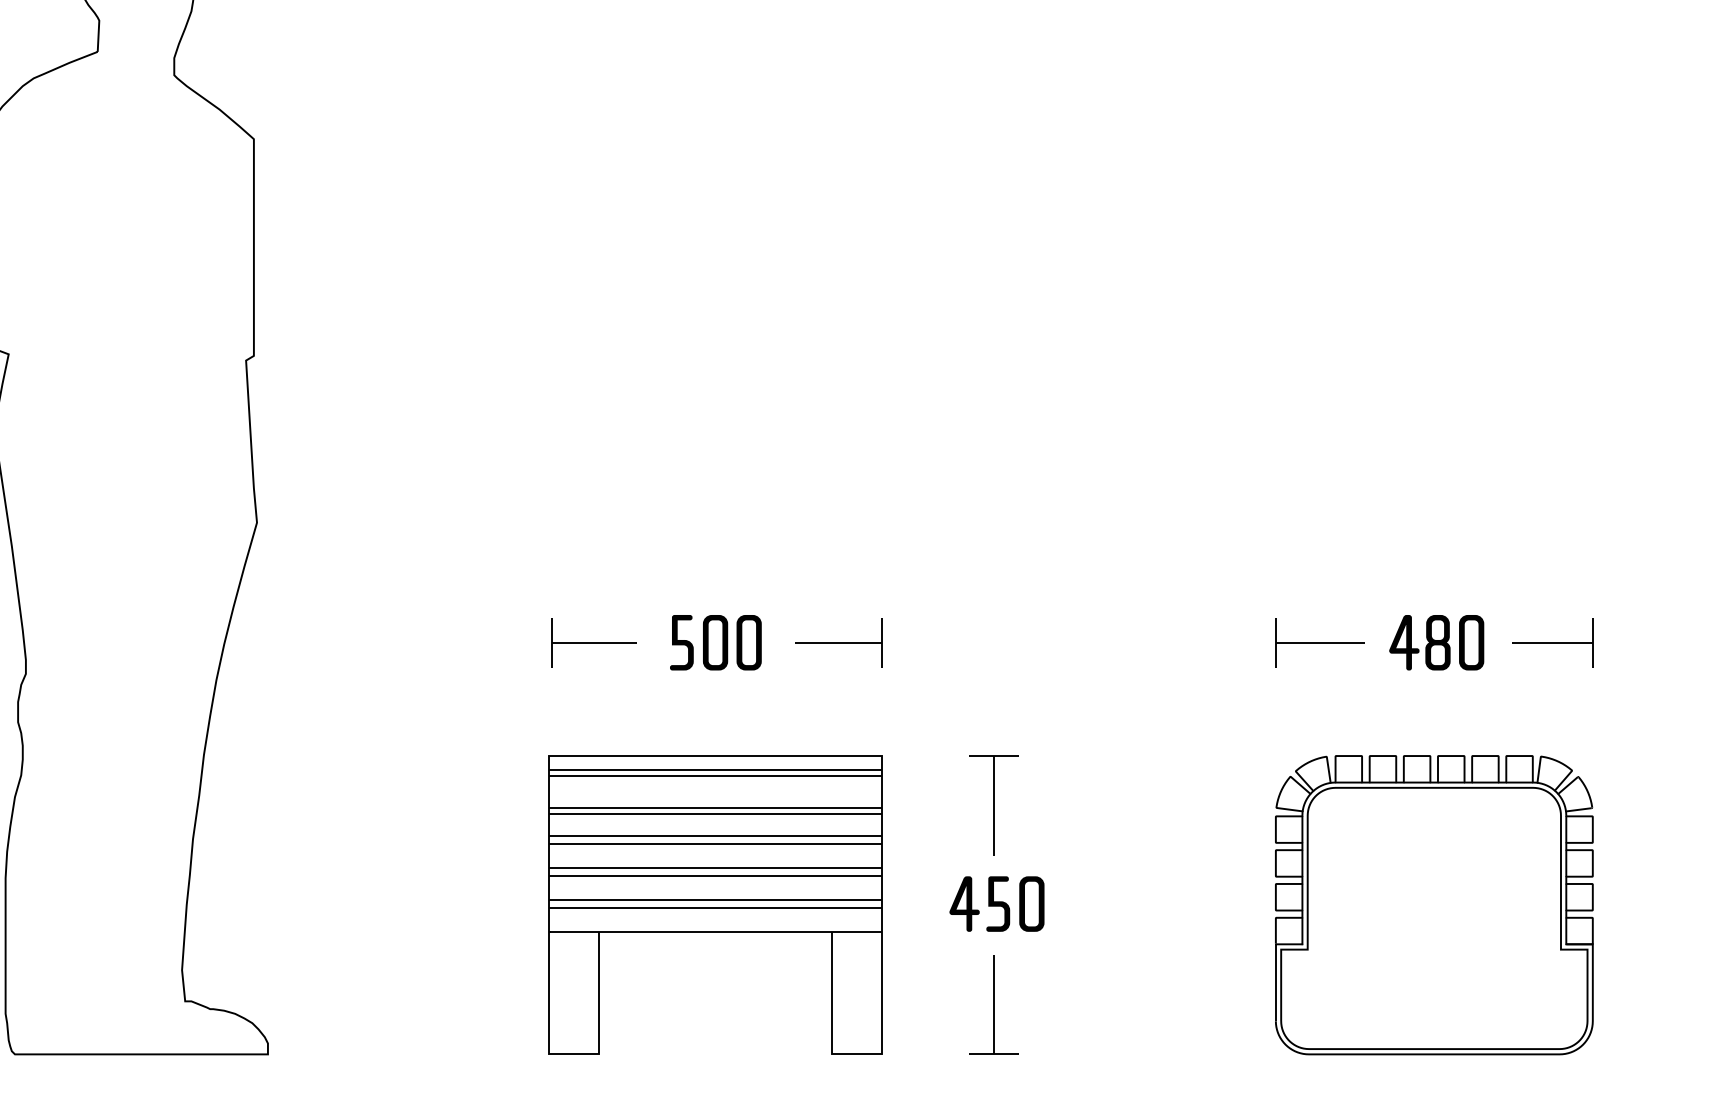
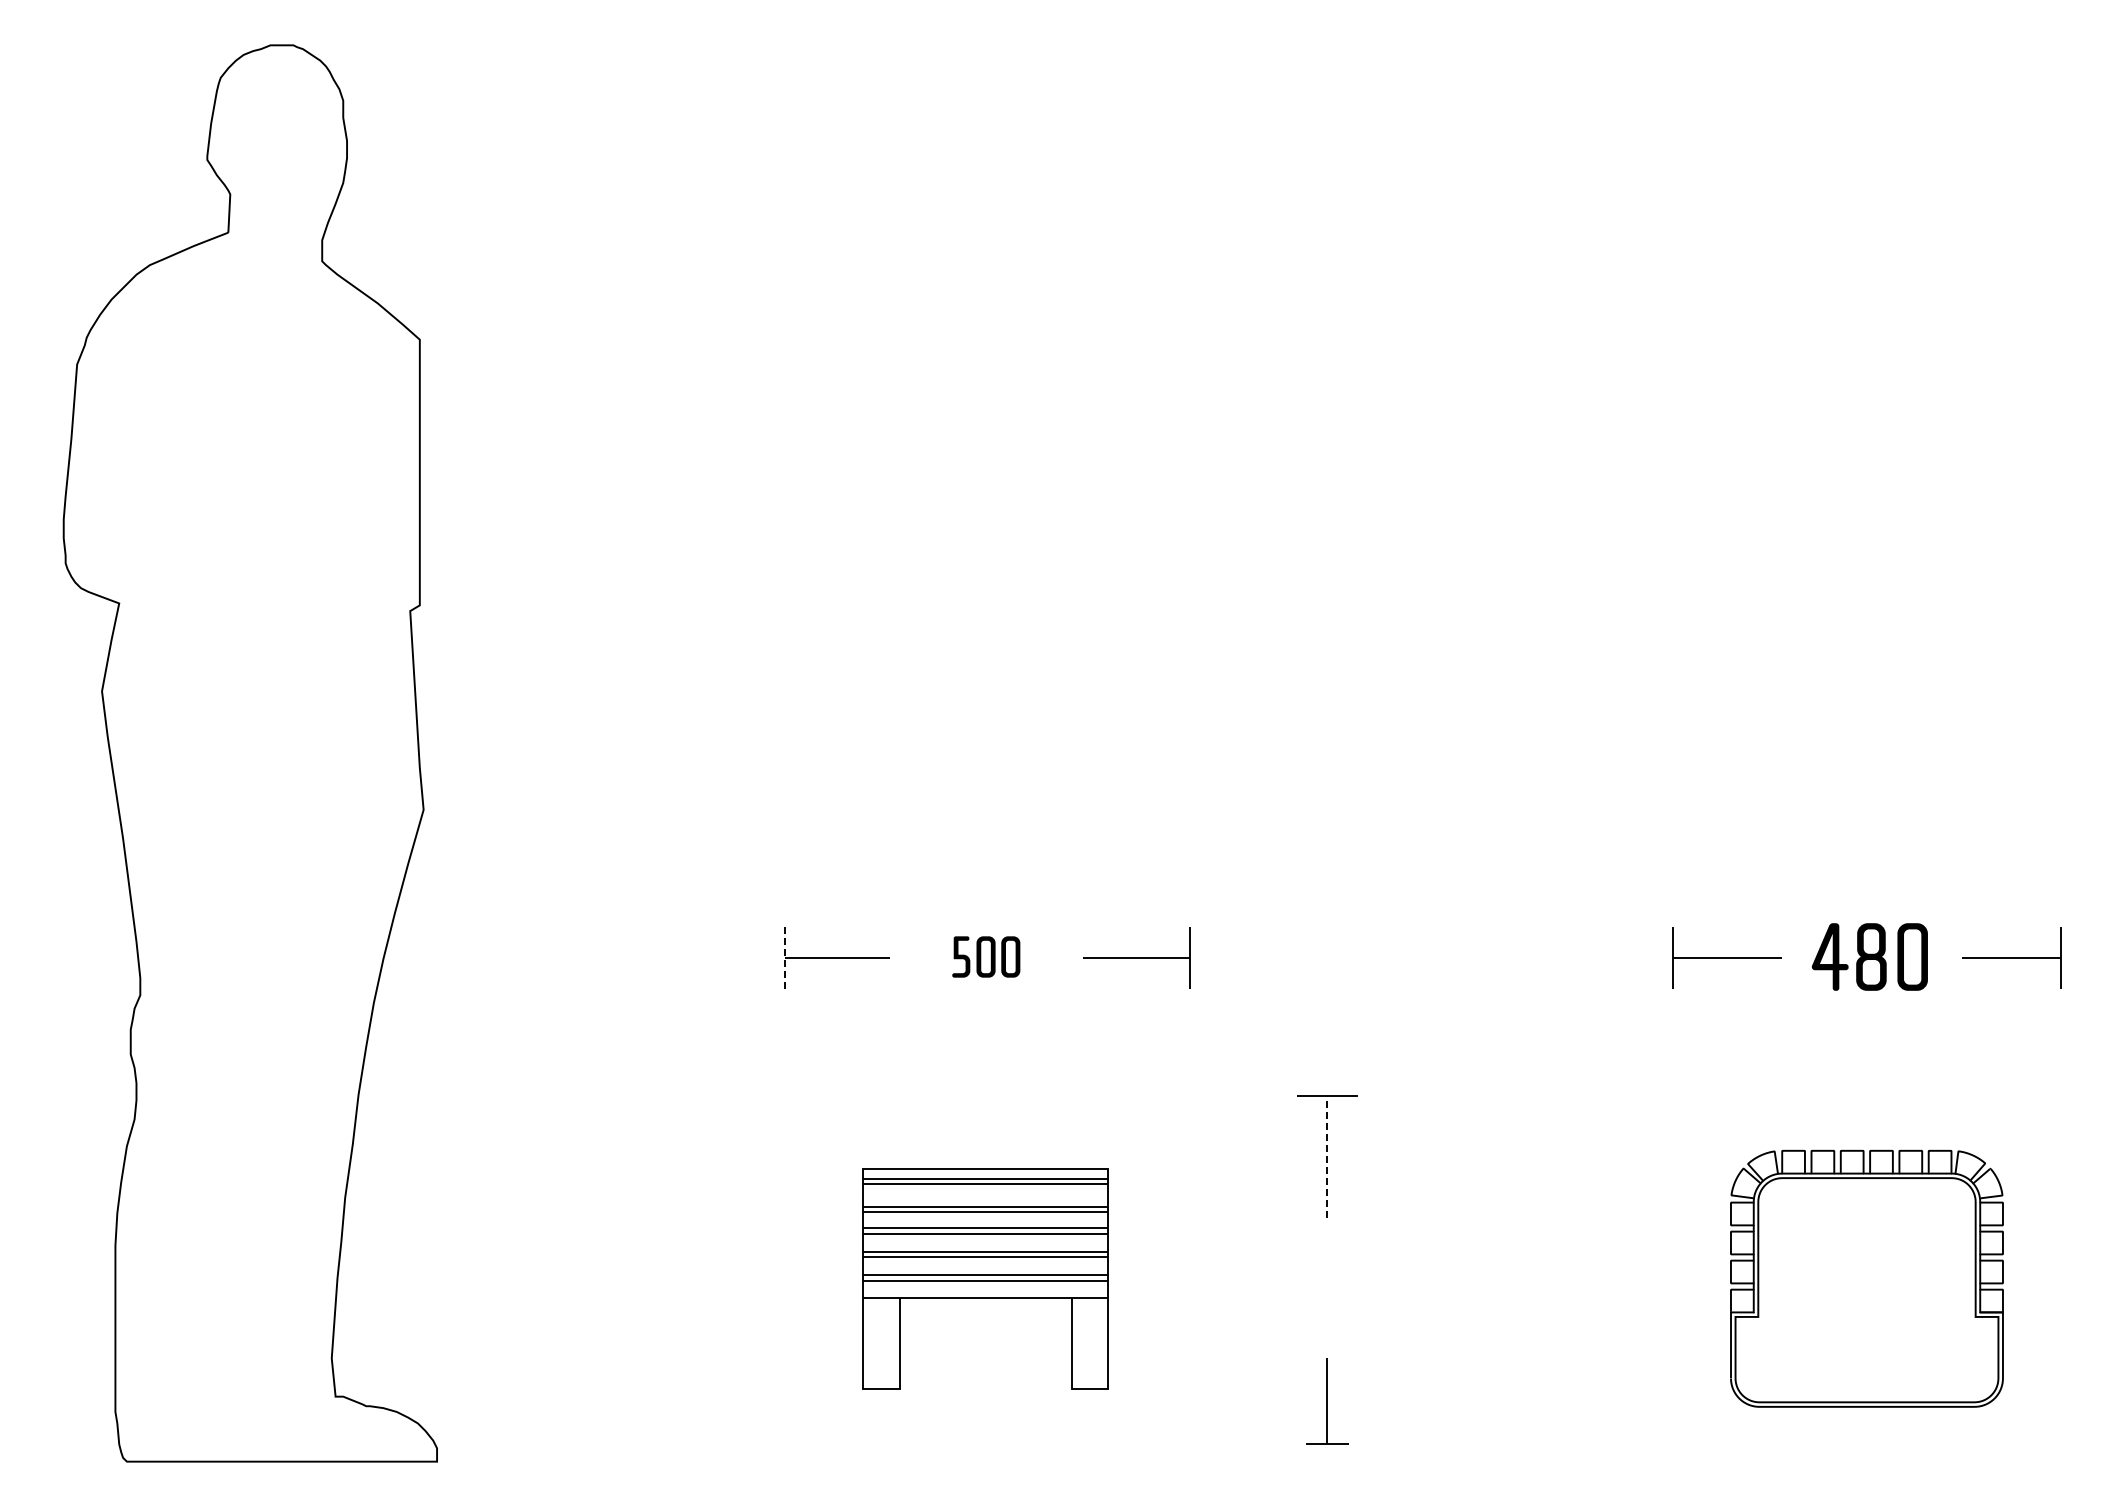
part: (716, 642) -> (986, 956), size x0.6
line: (551, 643) -> (784, 957), solid -> dashed
line: (994, 805) -> (1327, 1156), solid -> dashed
part: (715, 904) -> (985, 1278), size x0.6
part: (996, 904) -> (1330, 1277), removed
part: (1433, 904) -> (1866, 1278), size x0.7
part: (994, 1005) -> (1327, 1401), size x0.7

